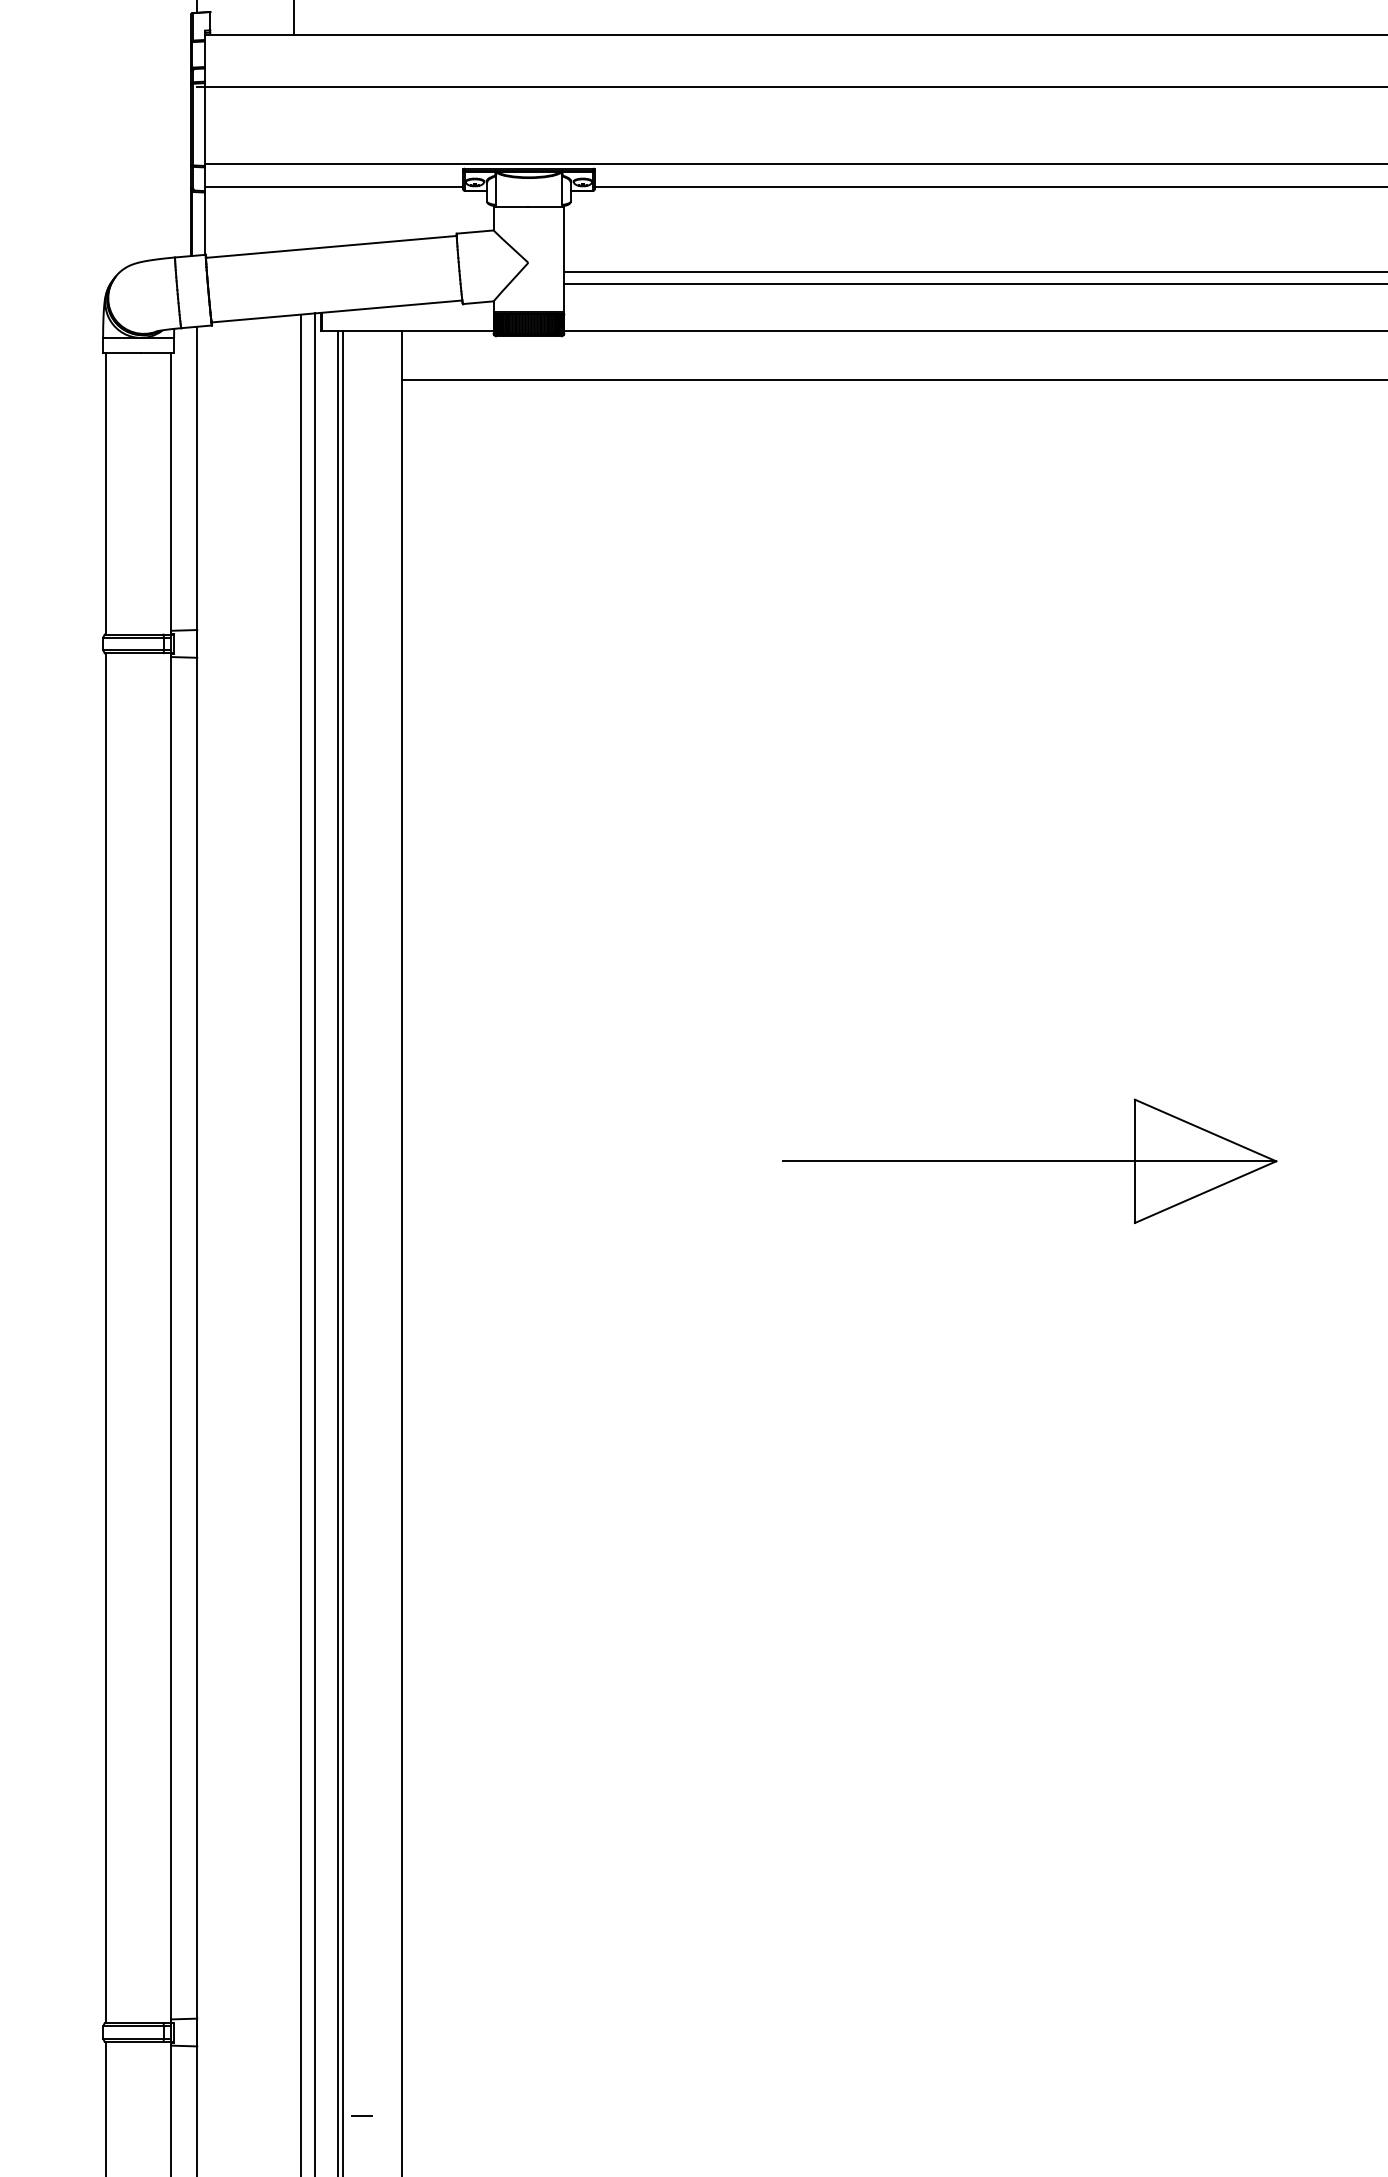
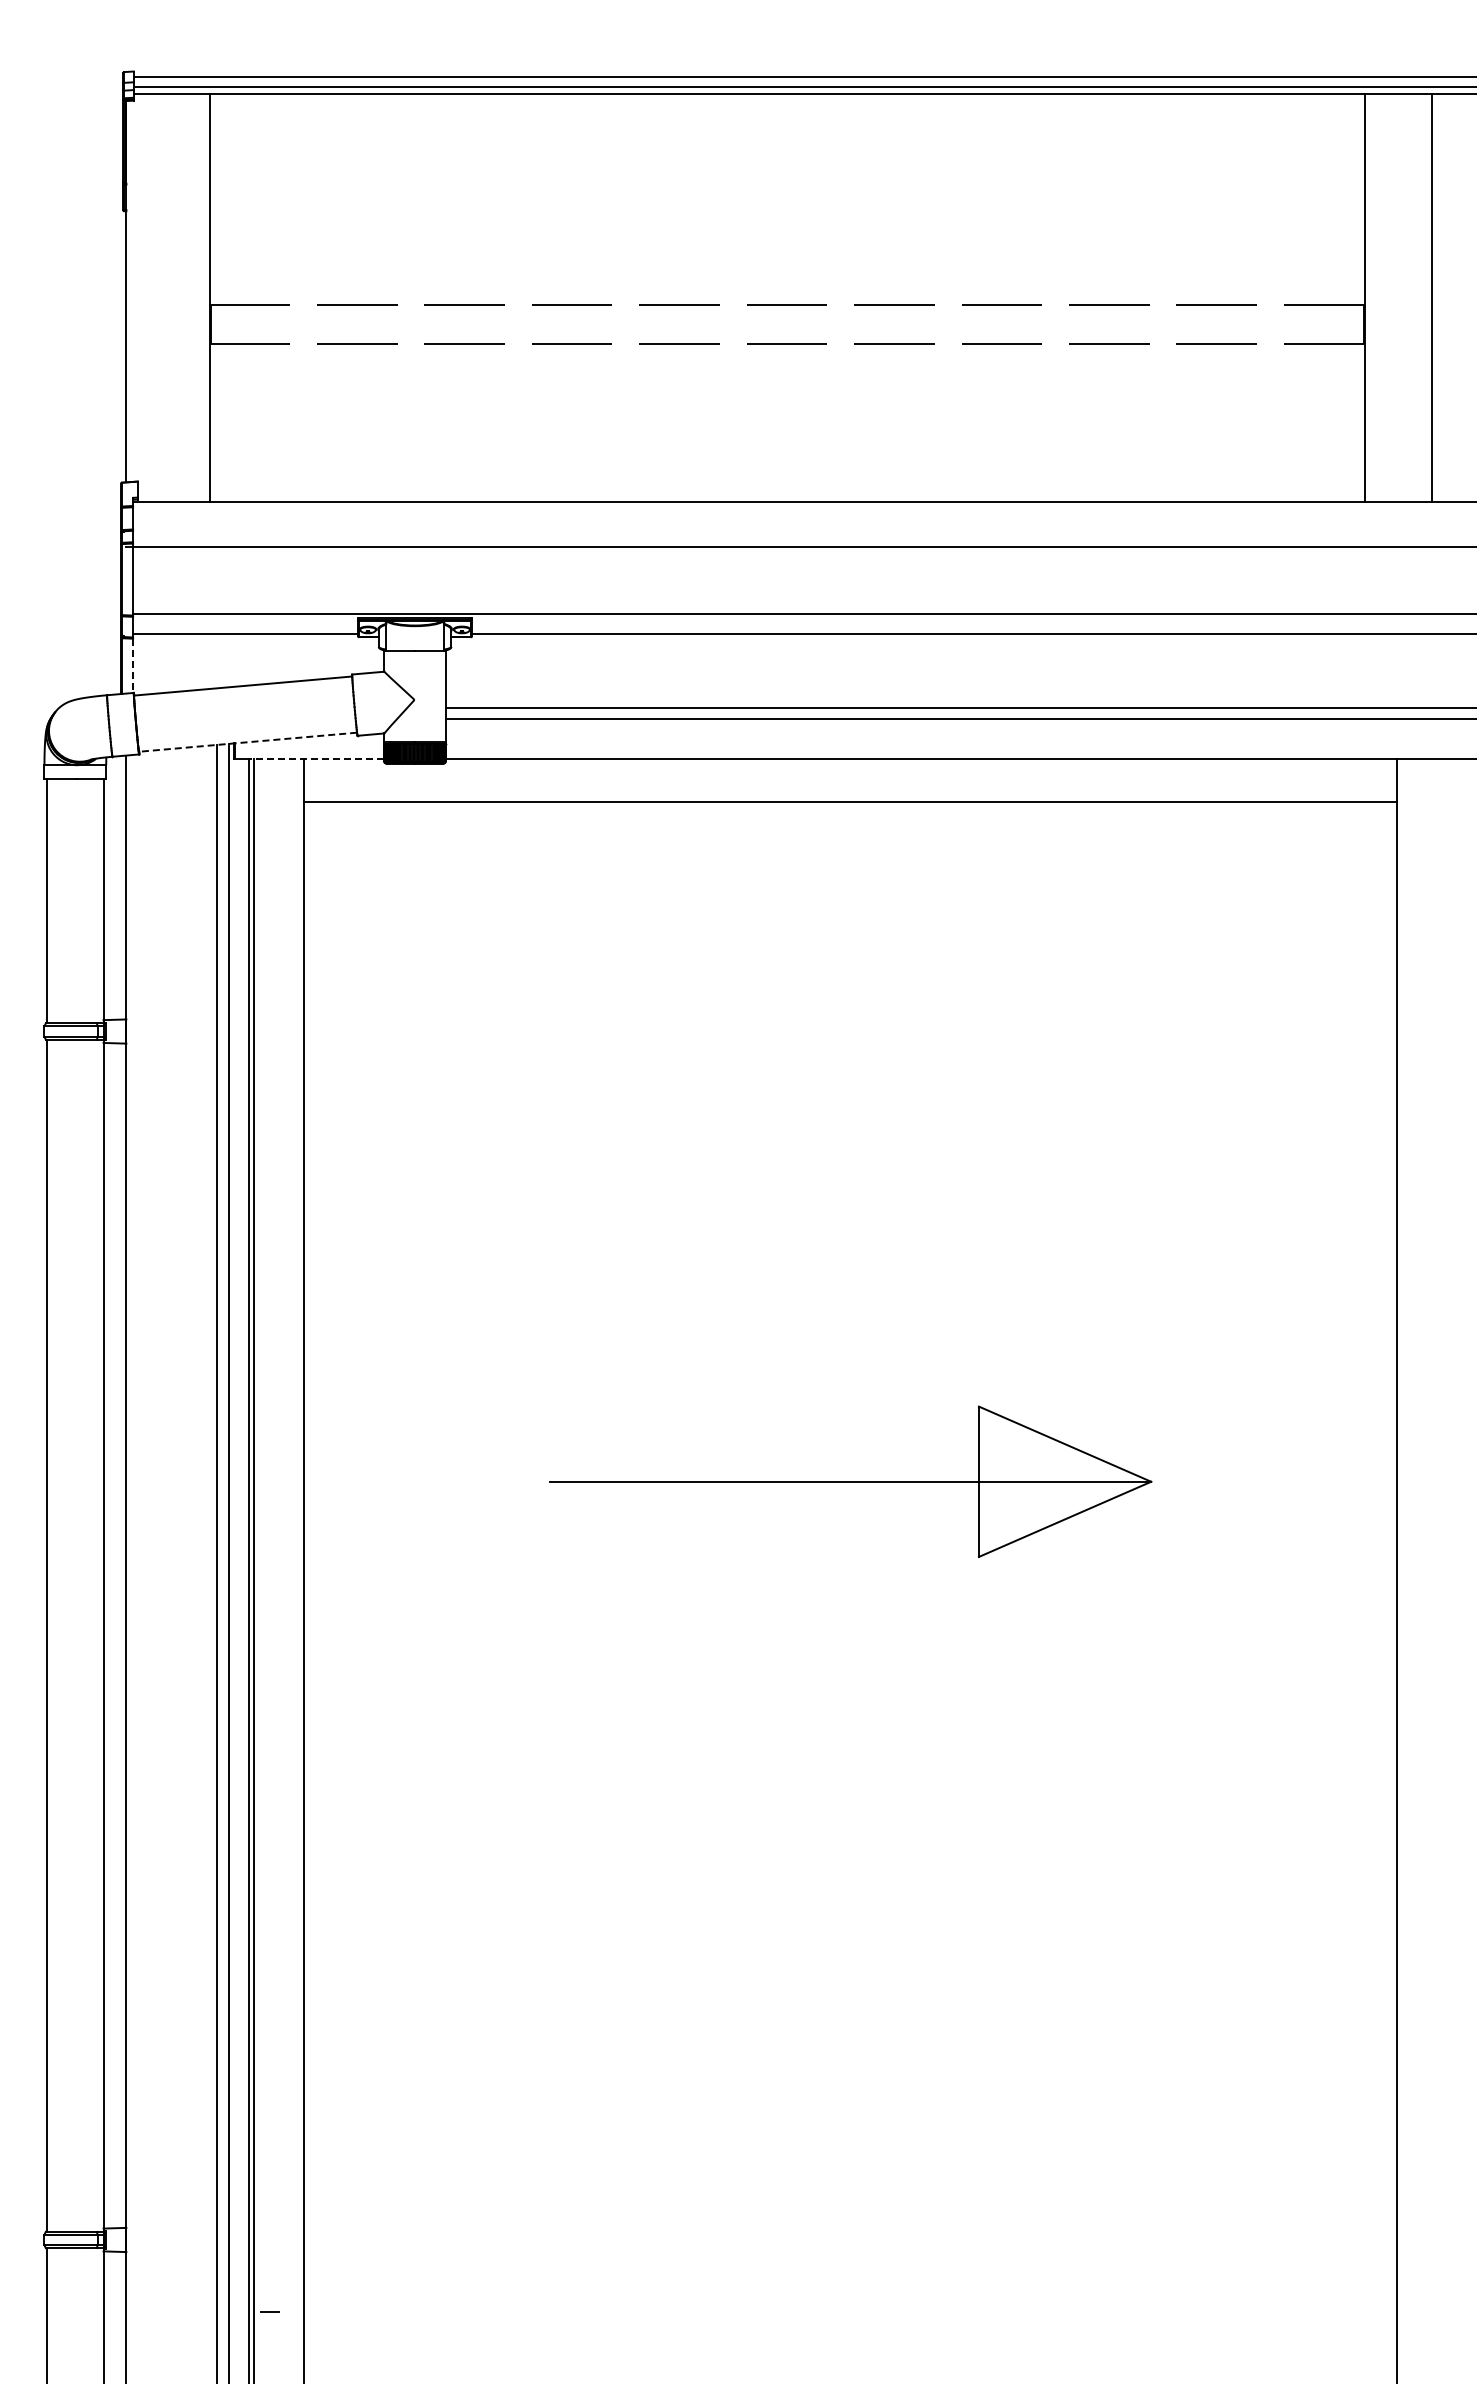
line: (205, 224) -> (133, 666), solid -> dashed
line: (337, 311) -> (248, 742), solid -> dashed
line: (415, 330) -> (316, 758), solid -> dashed
part: (1029, 1160) -> (850, 1481), size x1.4

